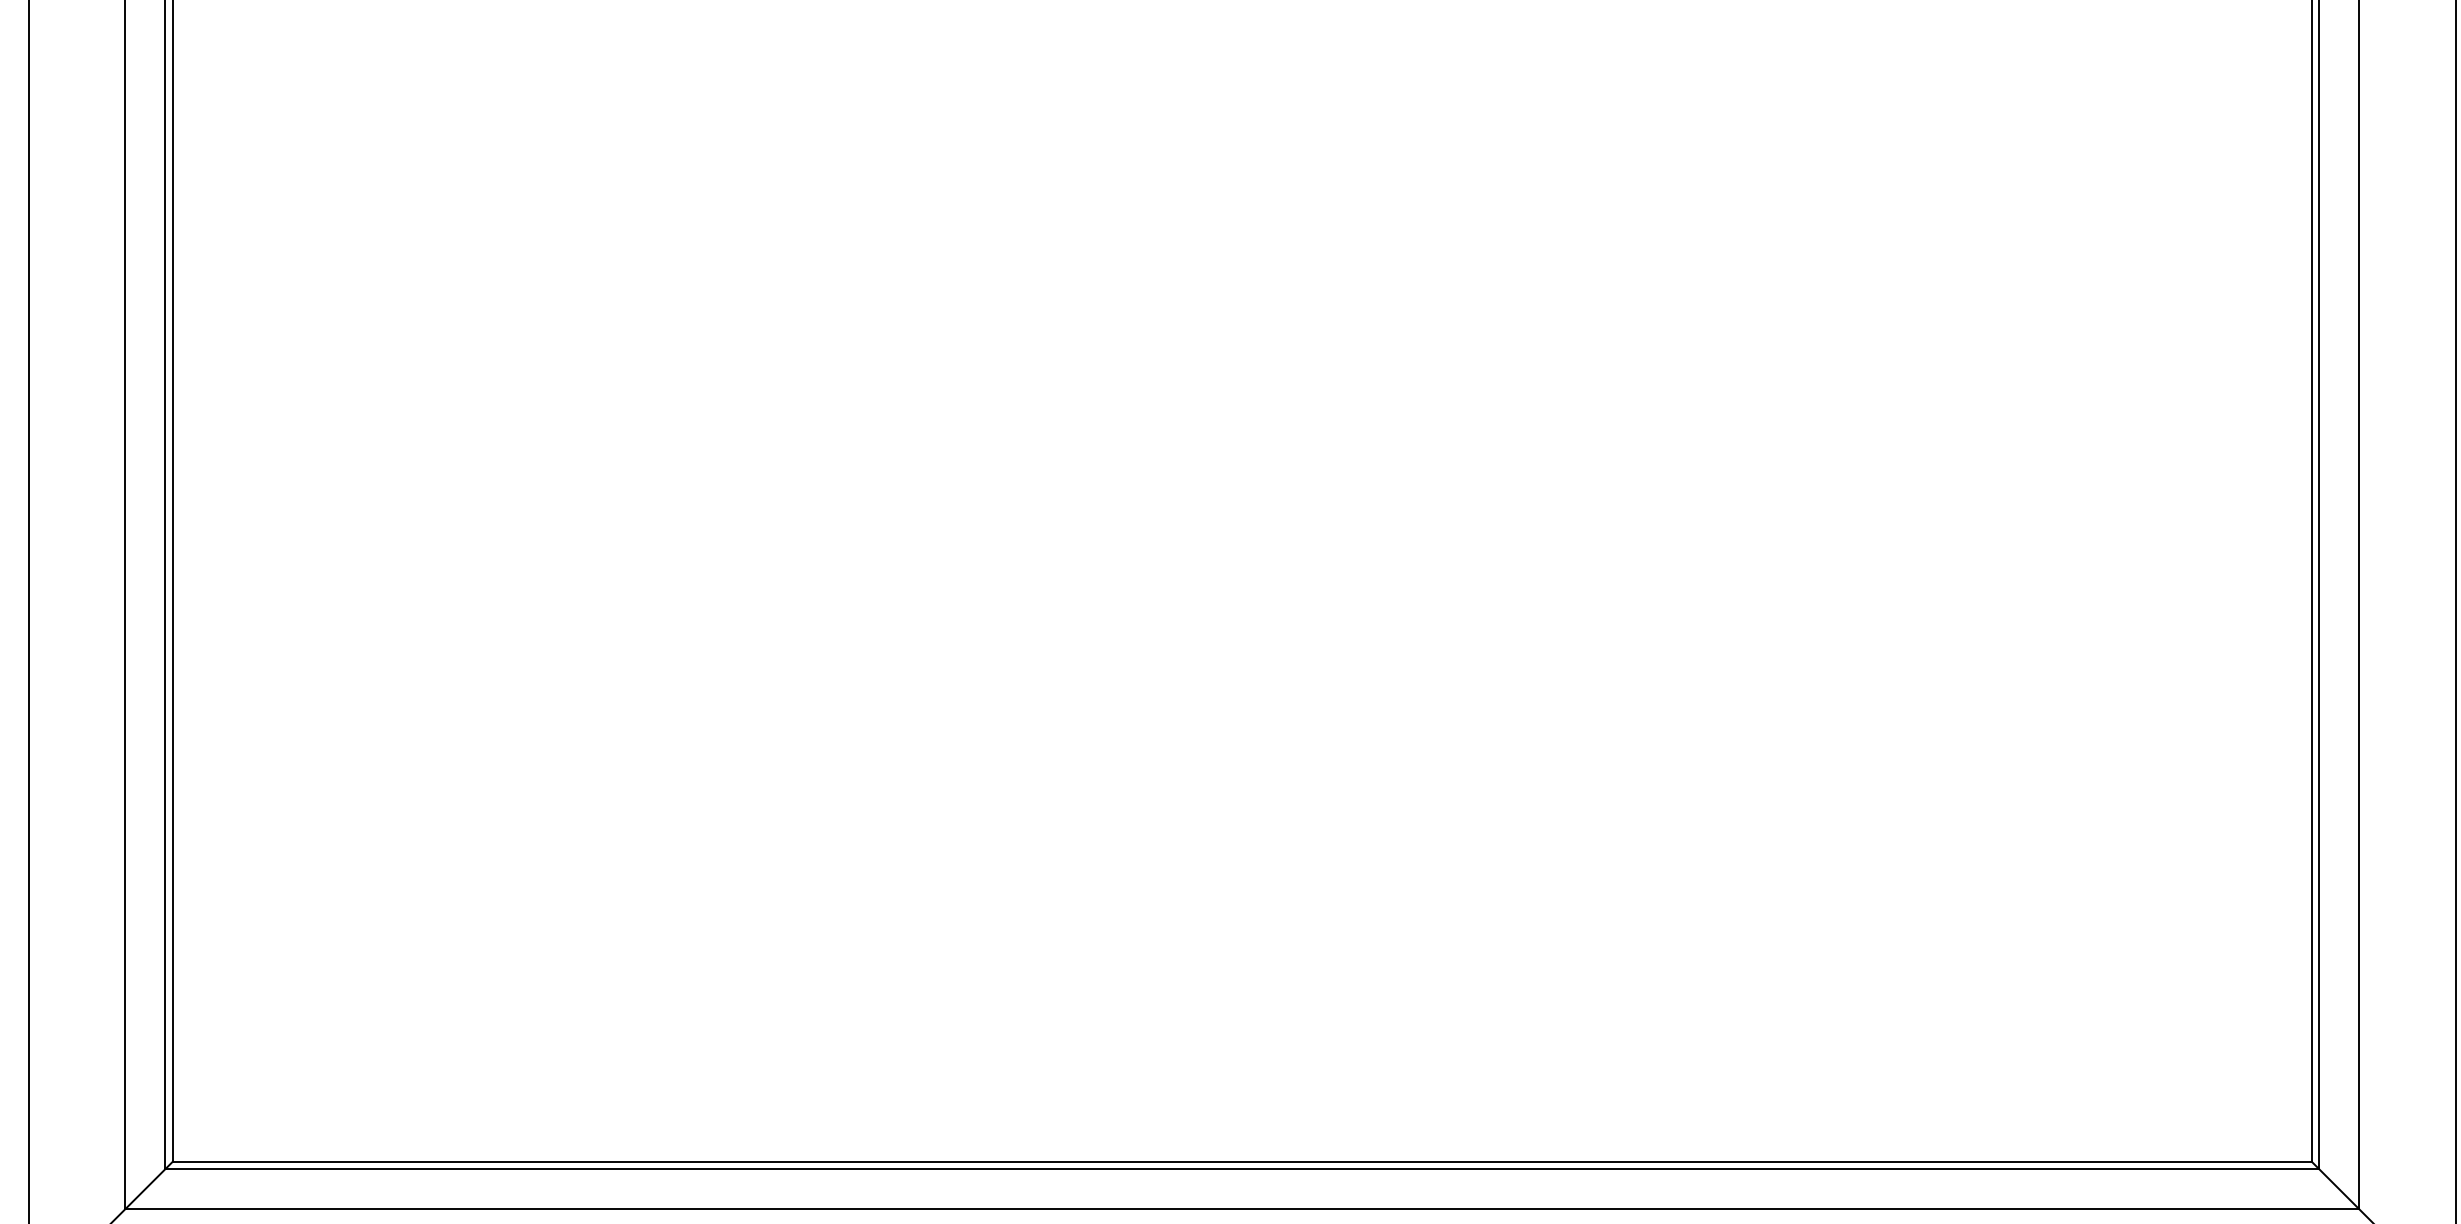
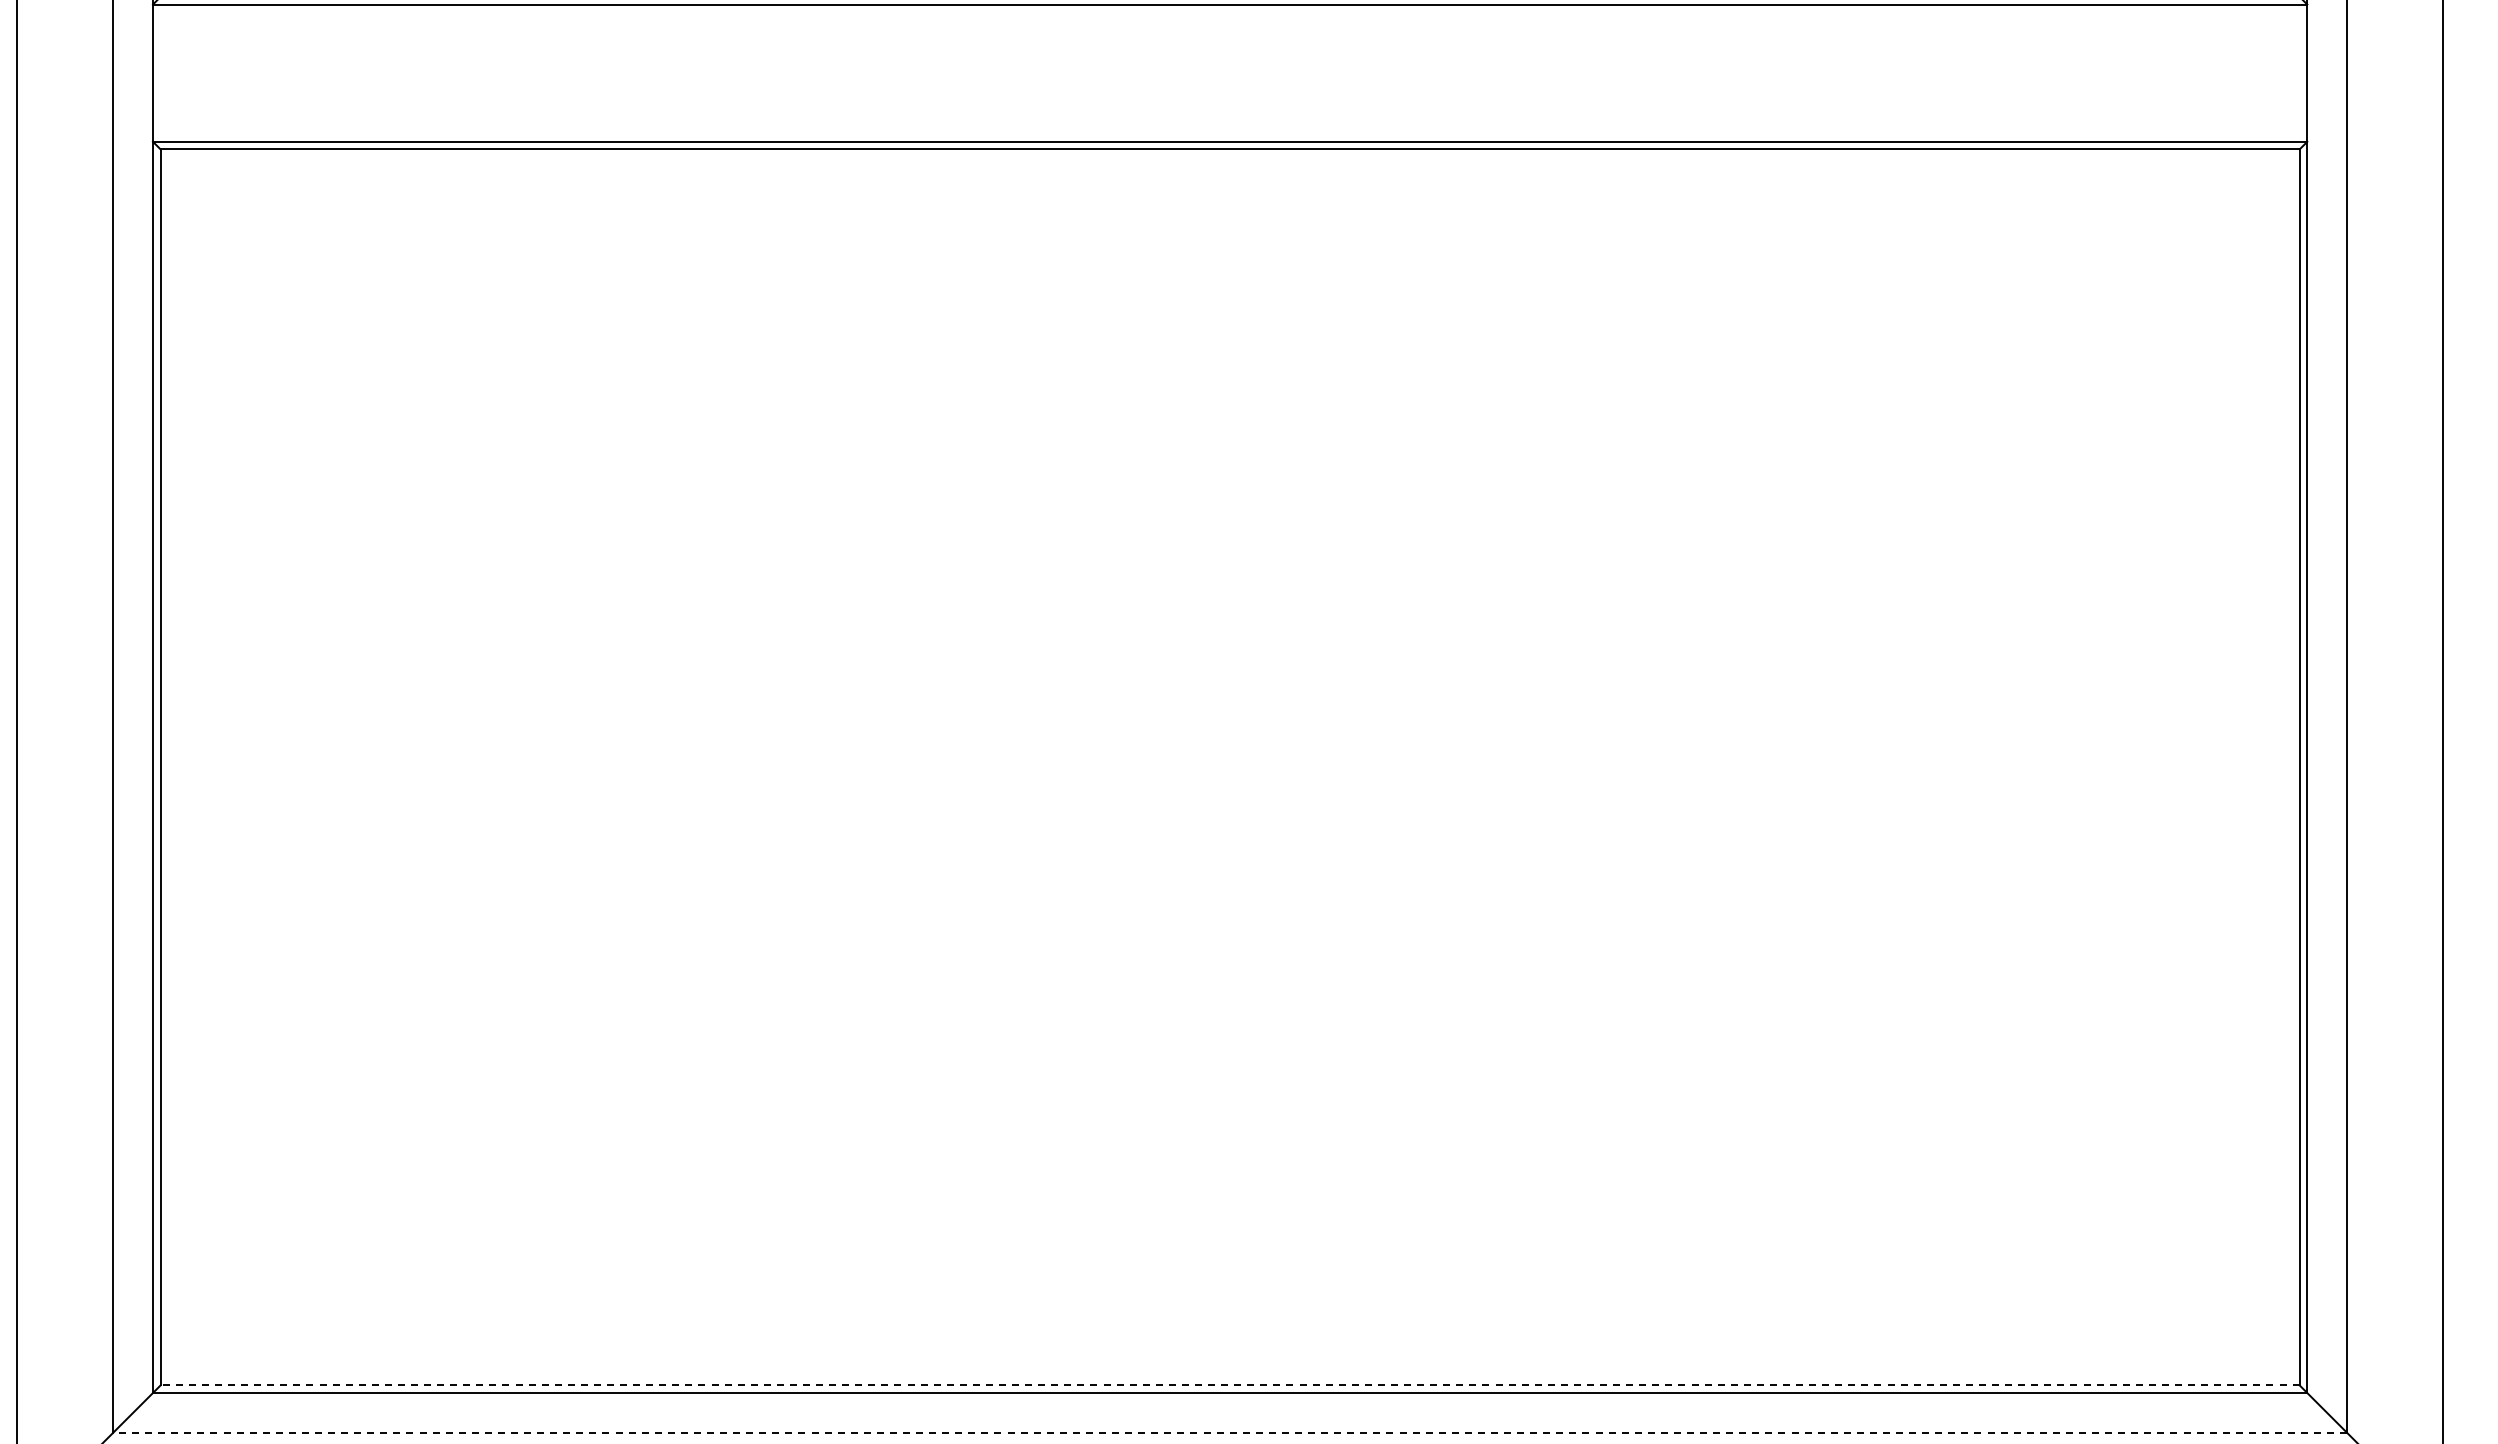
line: (1241, 1161) -> (1229, 1385), solid -> dashed
line: (1241, 1209) -> (1229, 1433), solid -> dashed

